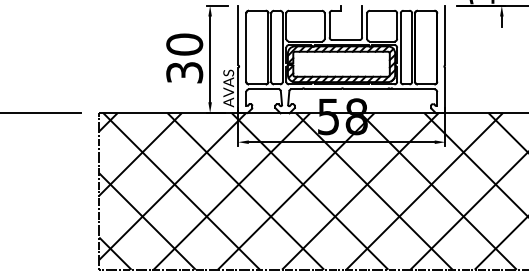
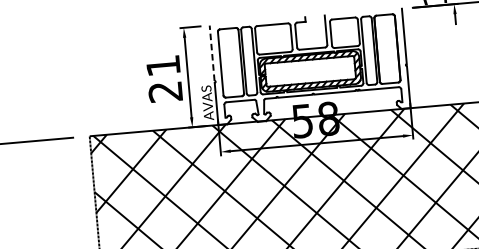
line: (238, 35) -> (212, 53), solid -> dashed
text: (184, 58) -> (164, 78), 30 -> 21

